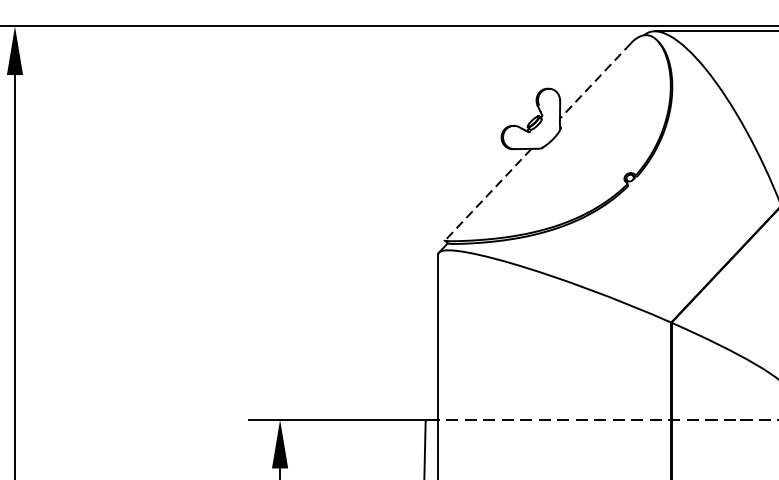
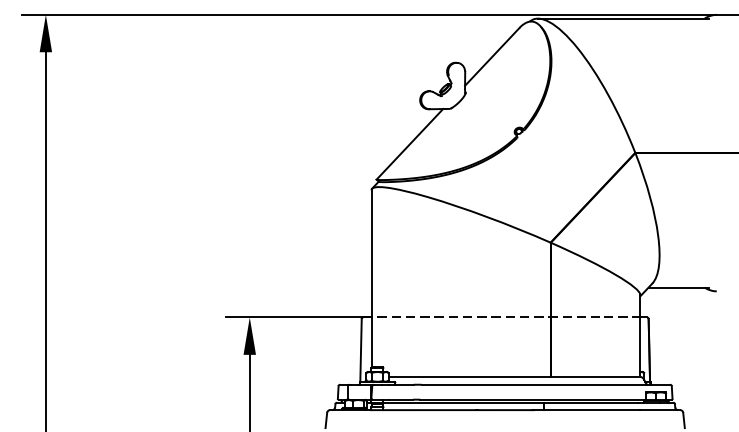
line: (595, 80) -> (492, 56), dashed -> solid
line: (487, 194) -> (409, 144), dashed -> solid

